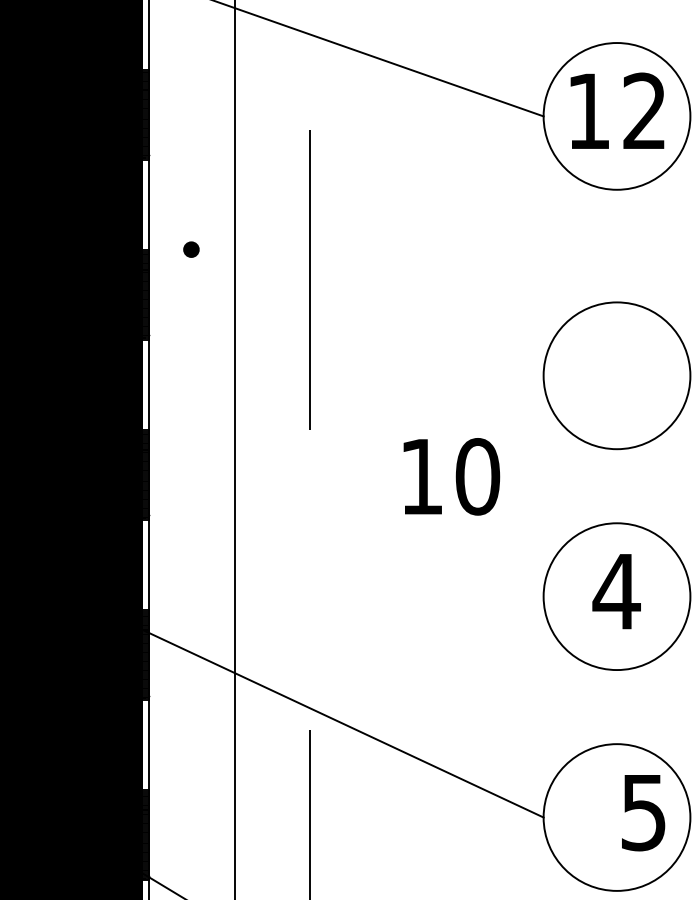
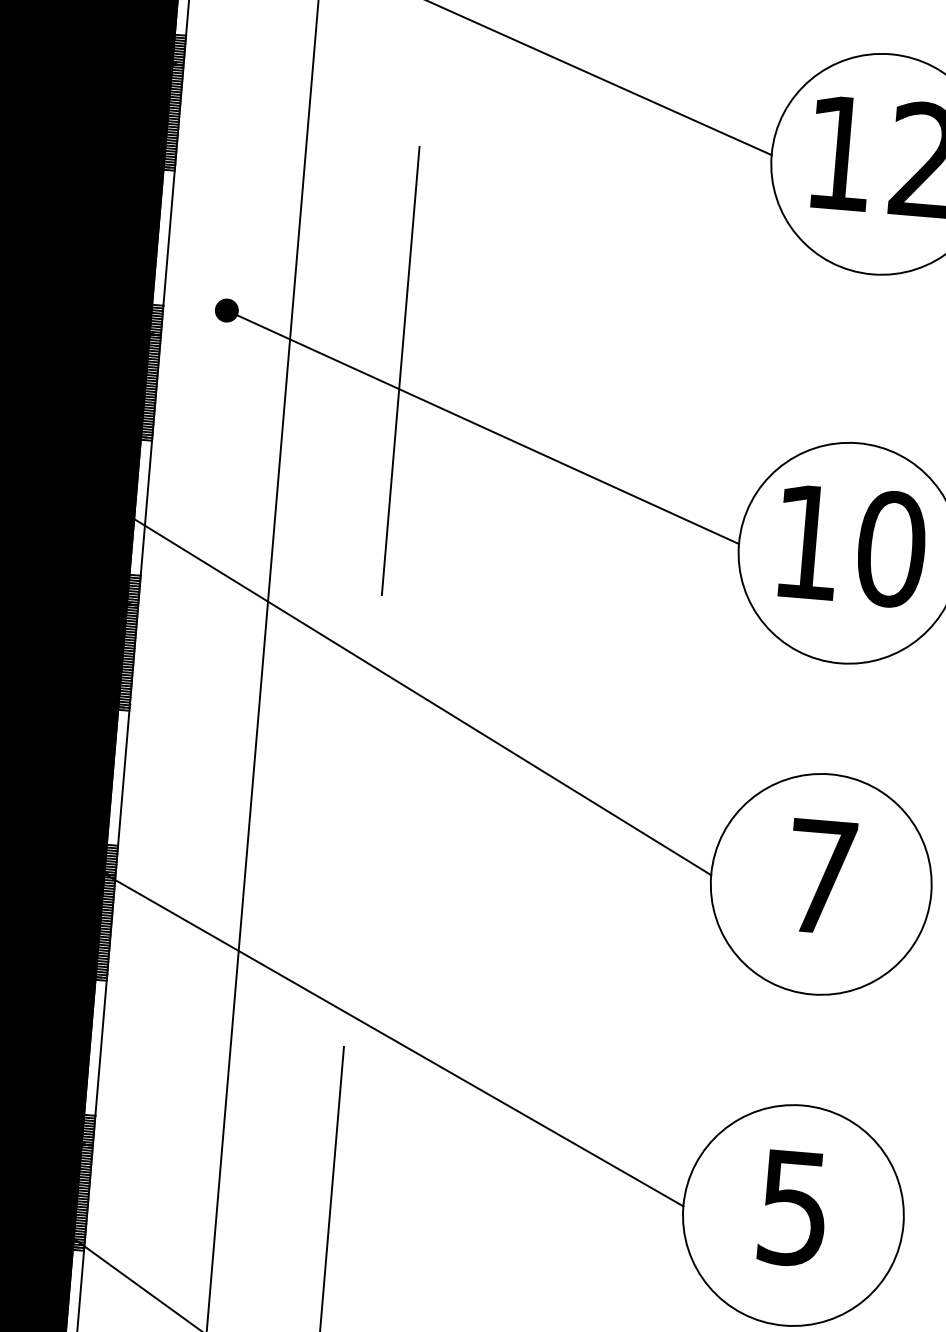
line: (367, 312) -> (482, 426), added
text: (451, 476) -> (851, 545), moved
line: (333, 489) -> (409, 688), added
text: (616, 591) -> (821, 876), 4 -> 7
text: (643, 813) -> (793, 1209), moved

